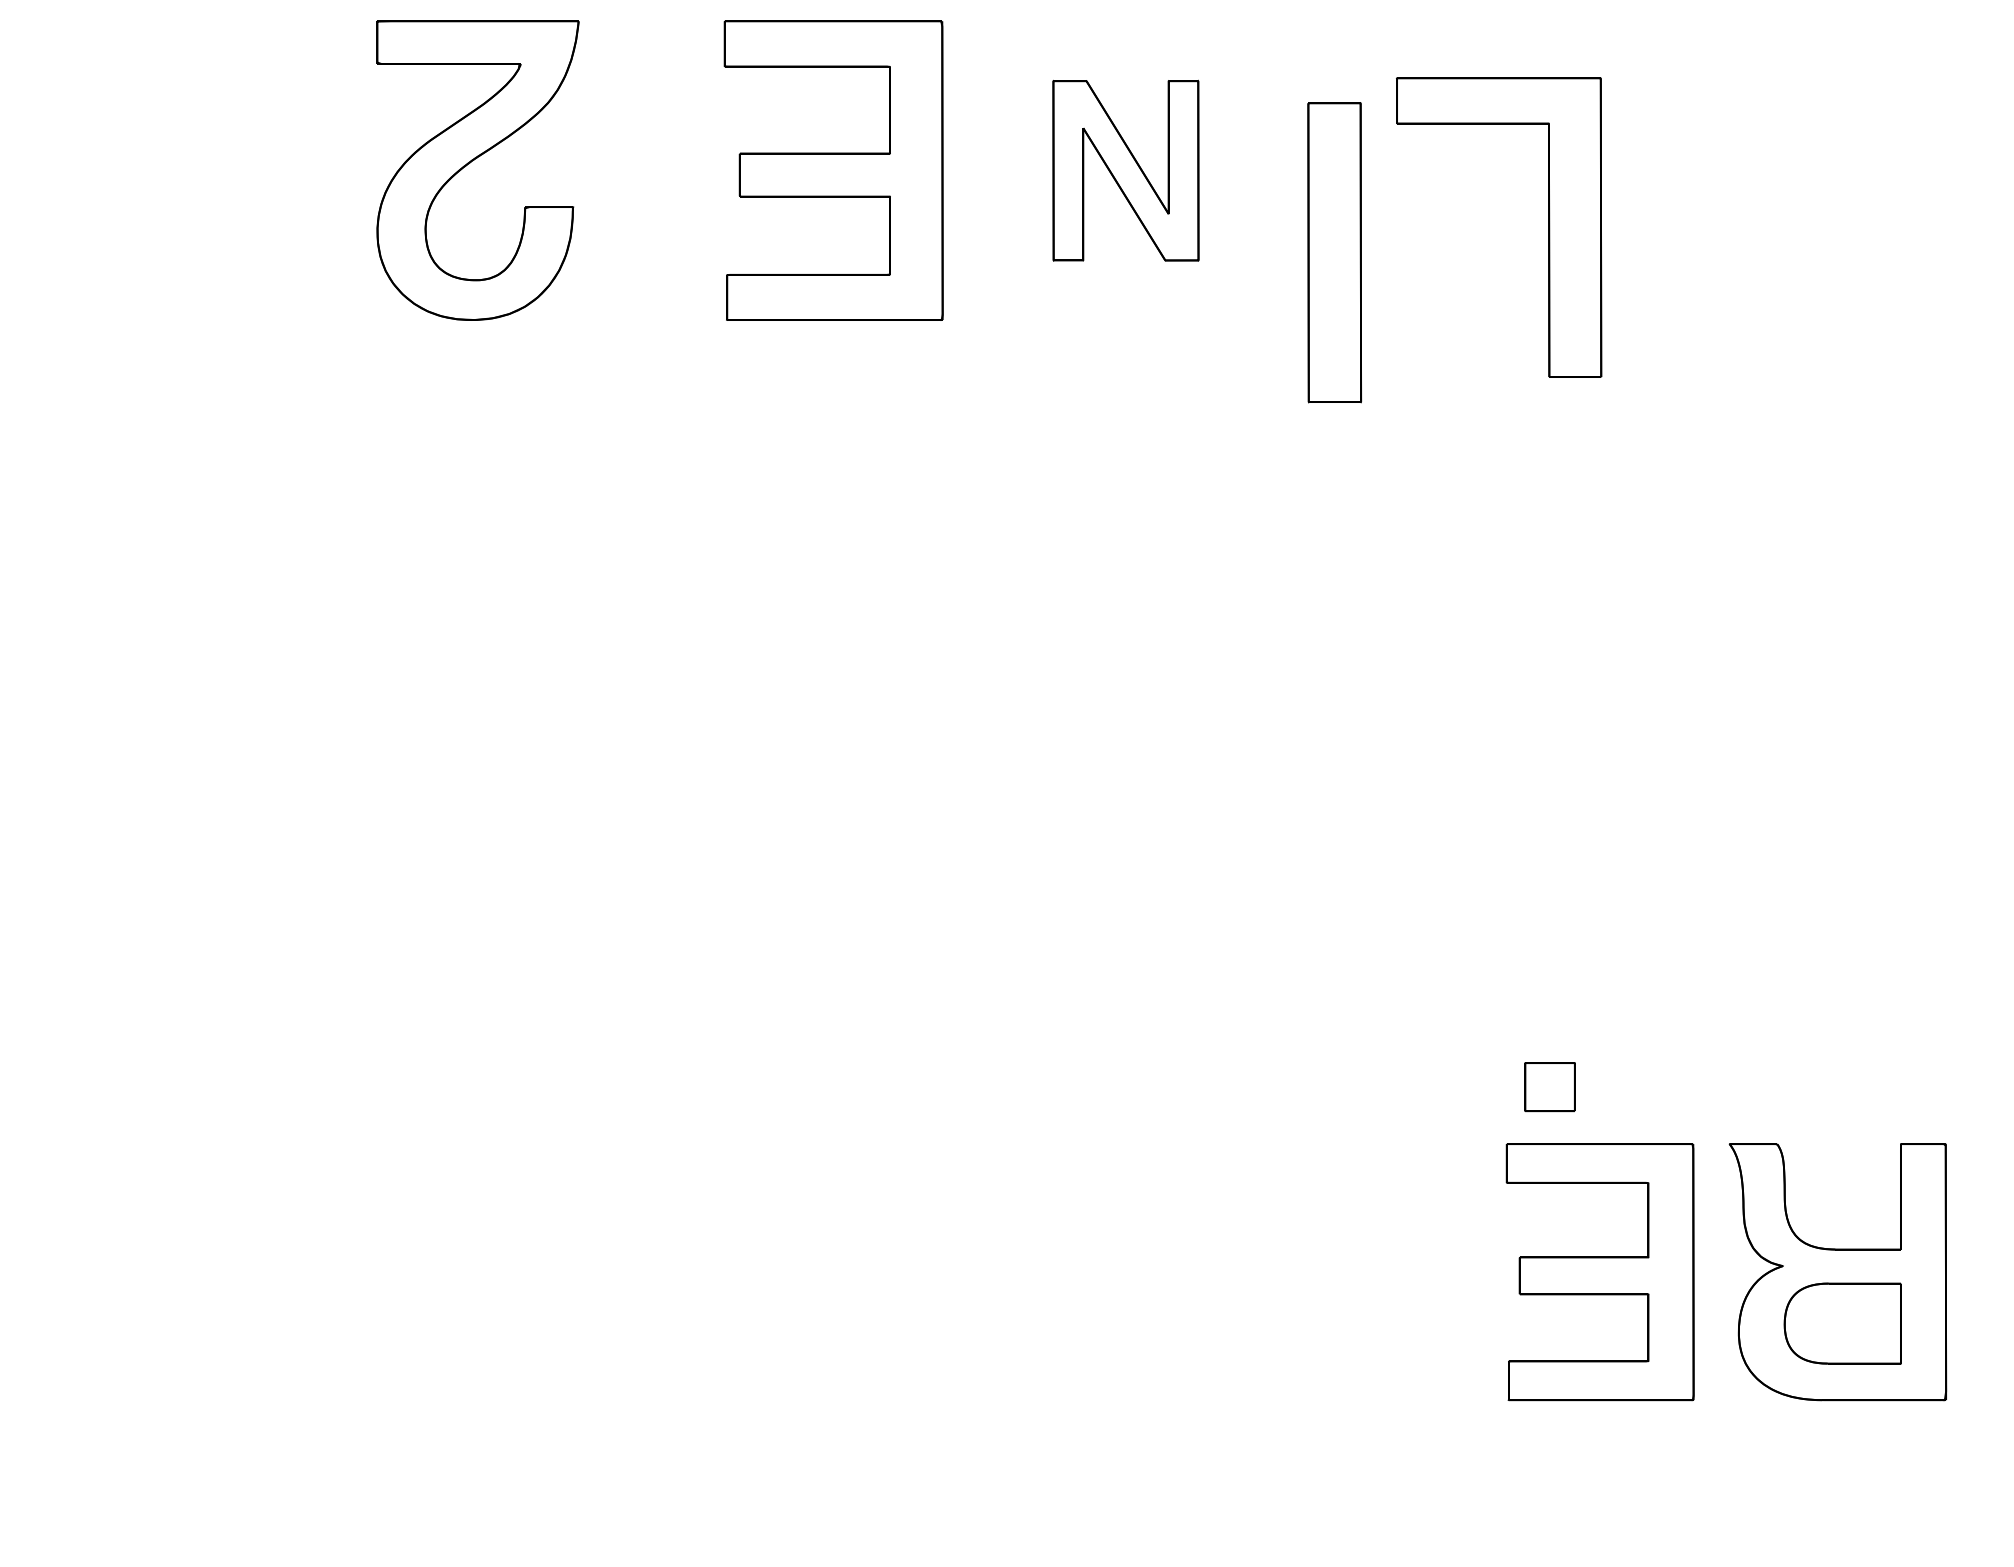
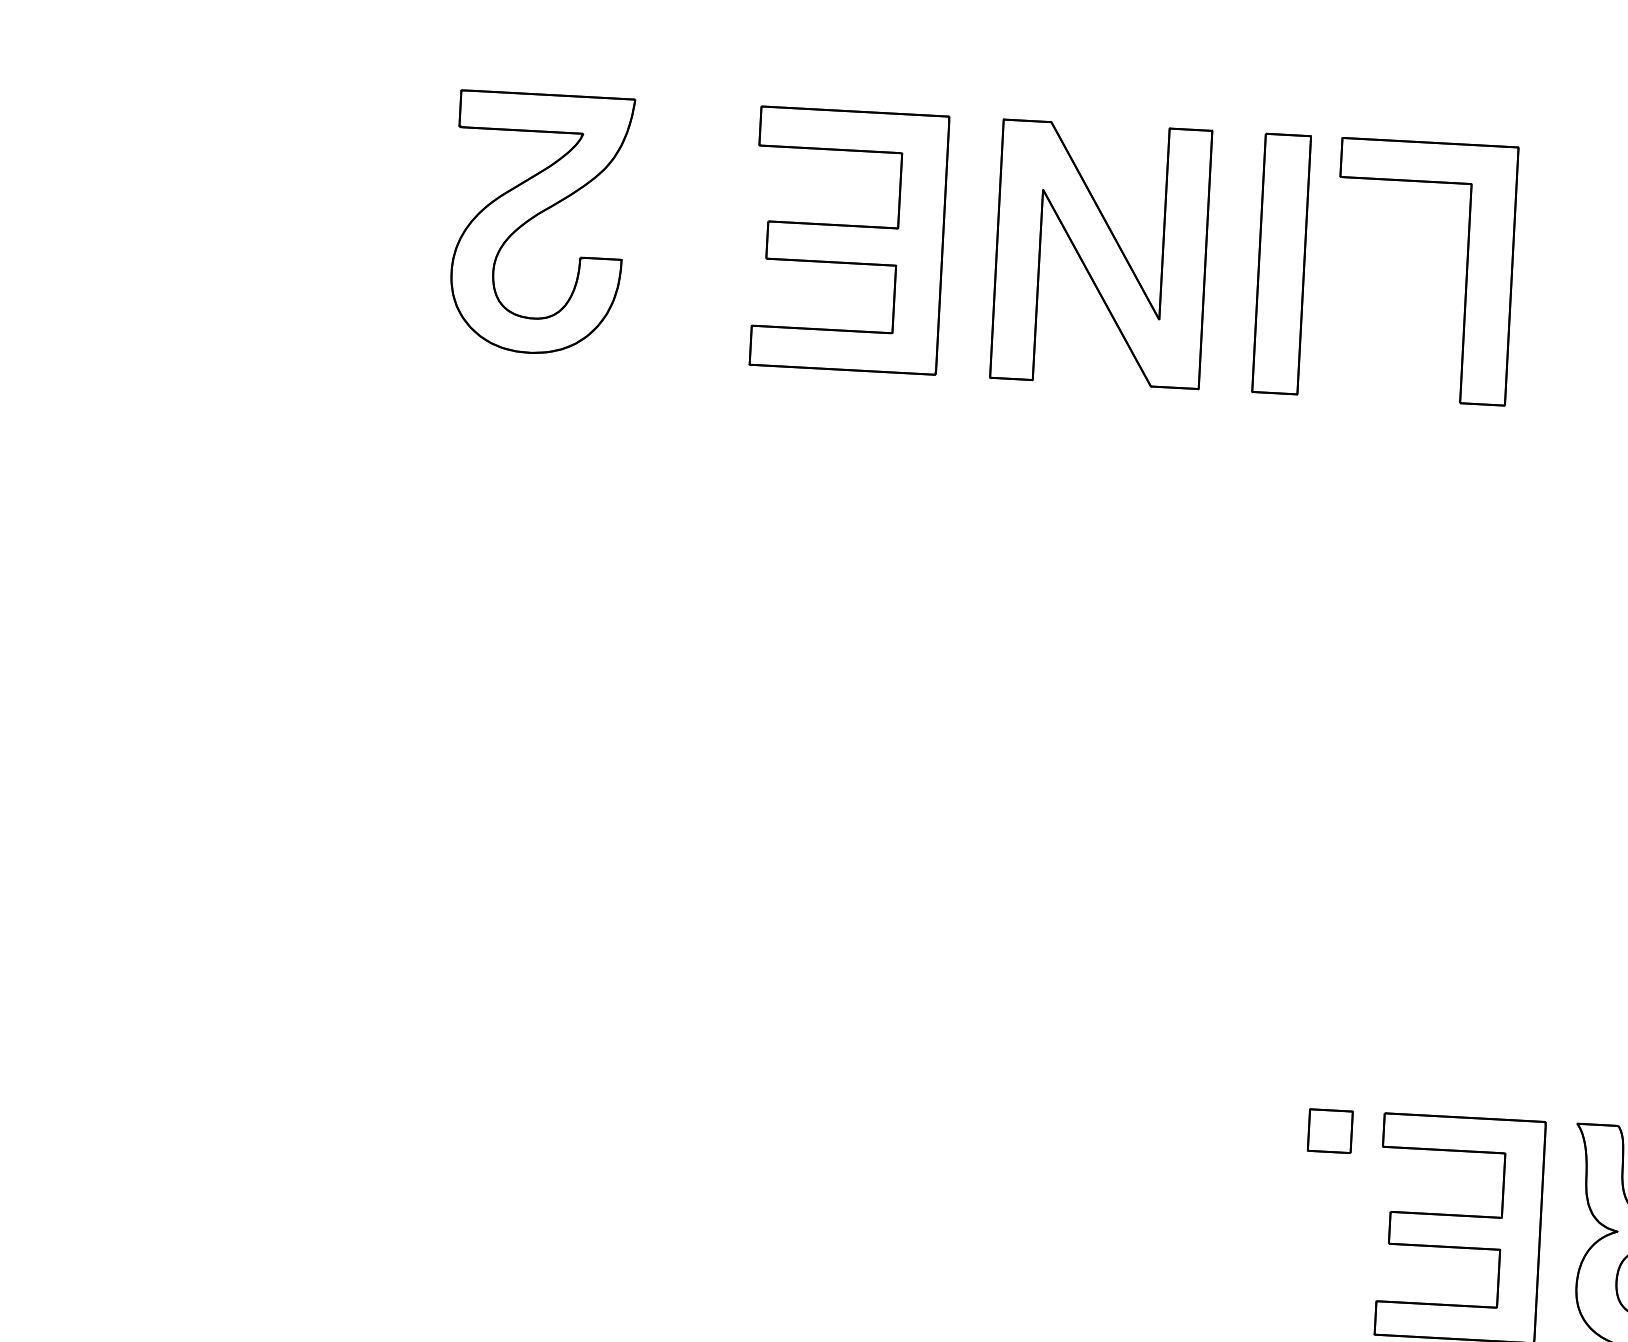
part: (1125, 170) -> (1100, 254), size x1.67
part: (1548, 227) -> (1466, 273), moved
part: (1334, 252) -> (1281, 263), moved
part: (1549, 1087) -> (1329, 1131), moved

